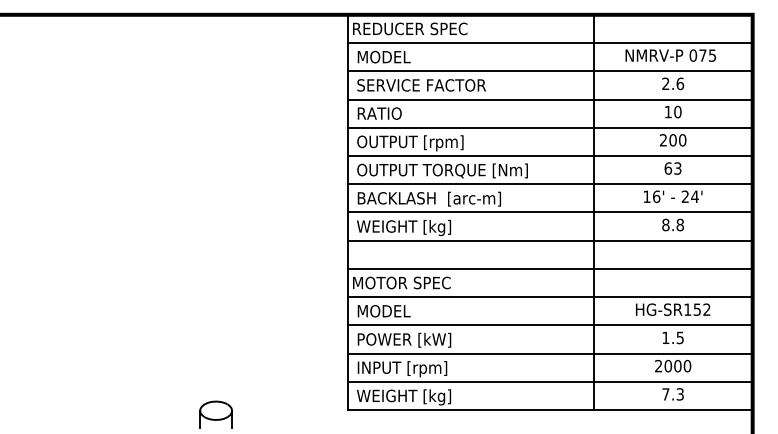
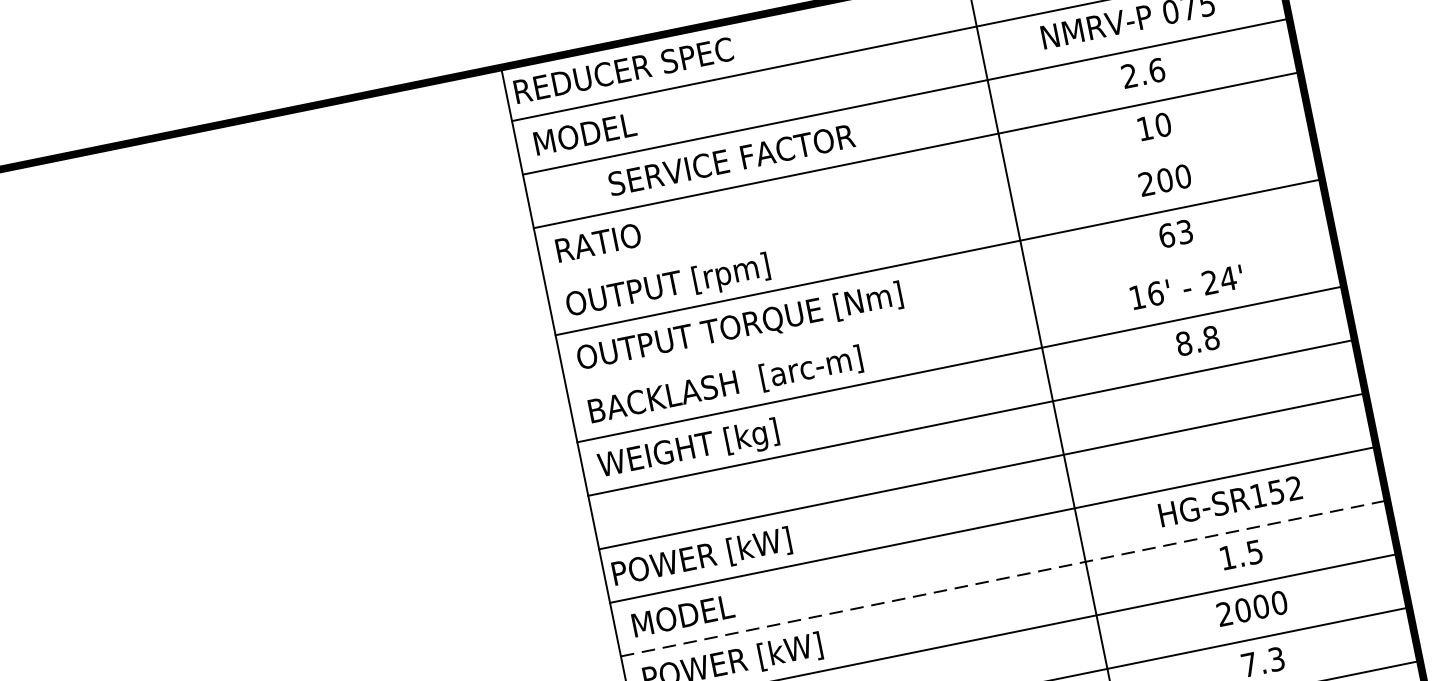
text: (421, 85) -> (731, 160), moved
line: (550, 127) -> (927, 203), removed
line: (550, 184) -> (949, 311), removed
text: (402, 283) -> (707, 556), MOTOR SPEC -> POWER [kW]
line: (551, 325) -> (1005, 578), solid -> dashed

